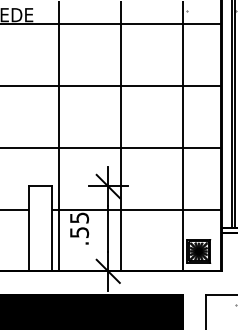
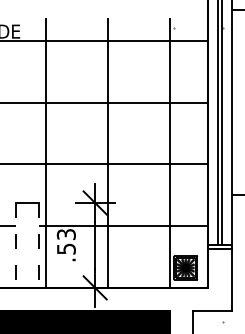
text: (78, 217) -> (65, 234), .55 -> .53
line: (28, 228) -> (15, 245), solid -> dashed
line: (52, 228) -> (39, 245), solid -> dashed

